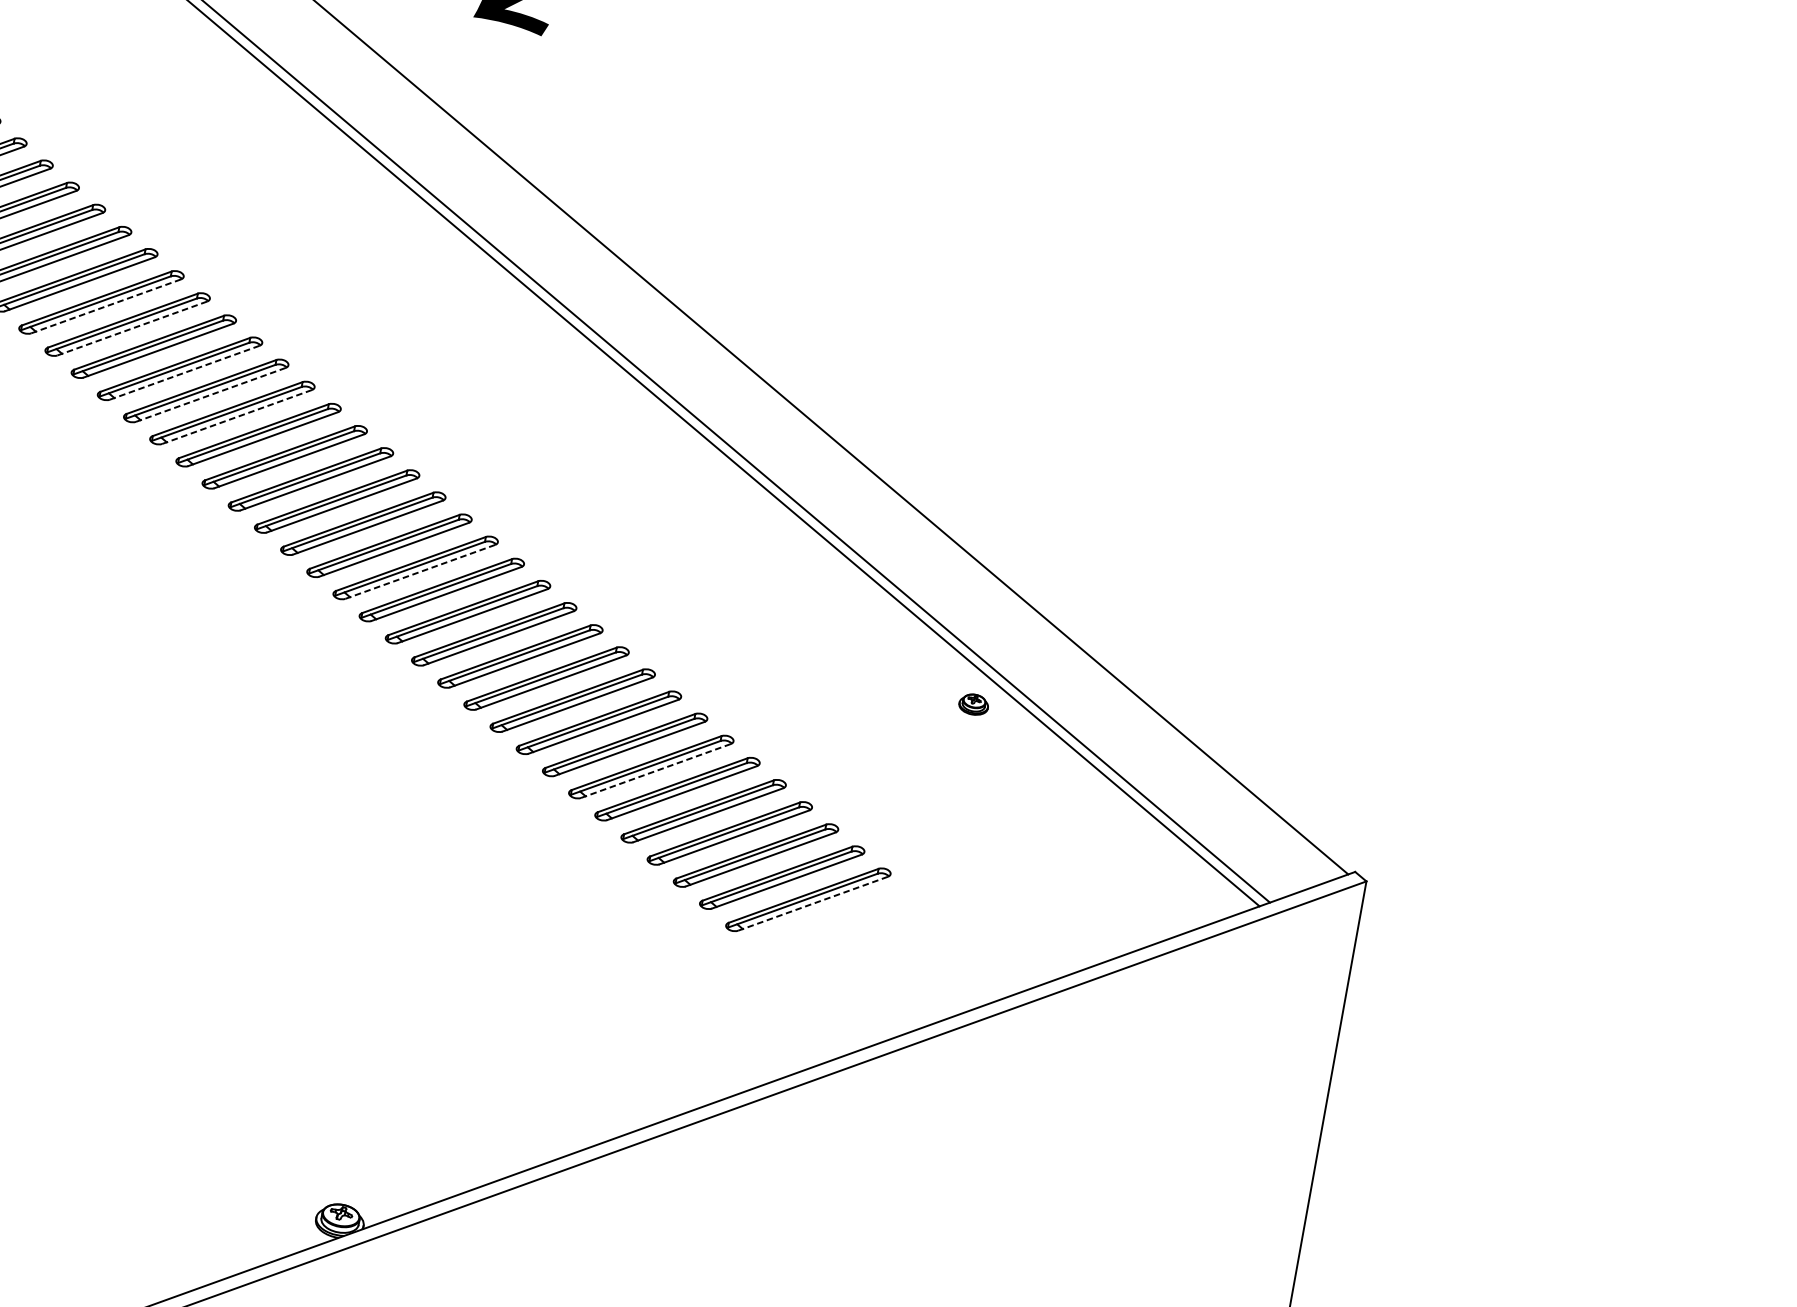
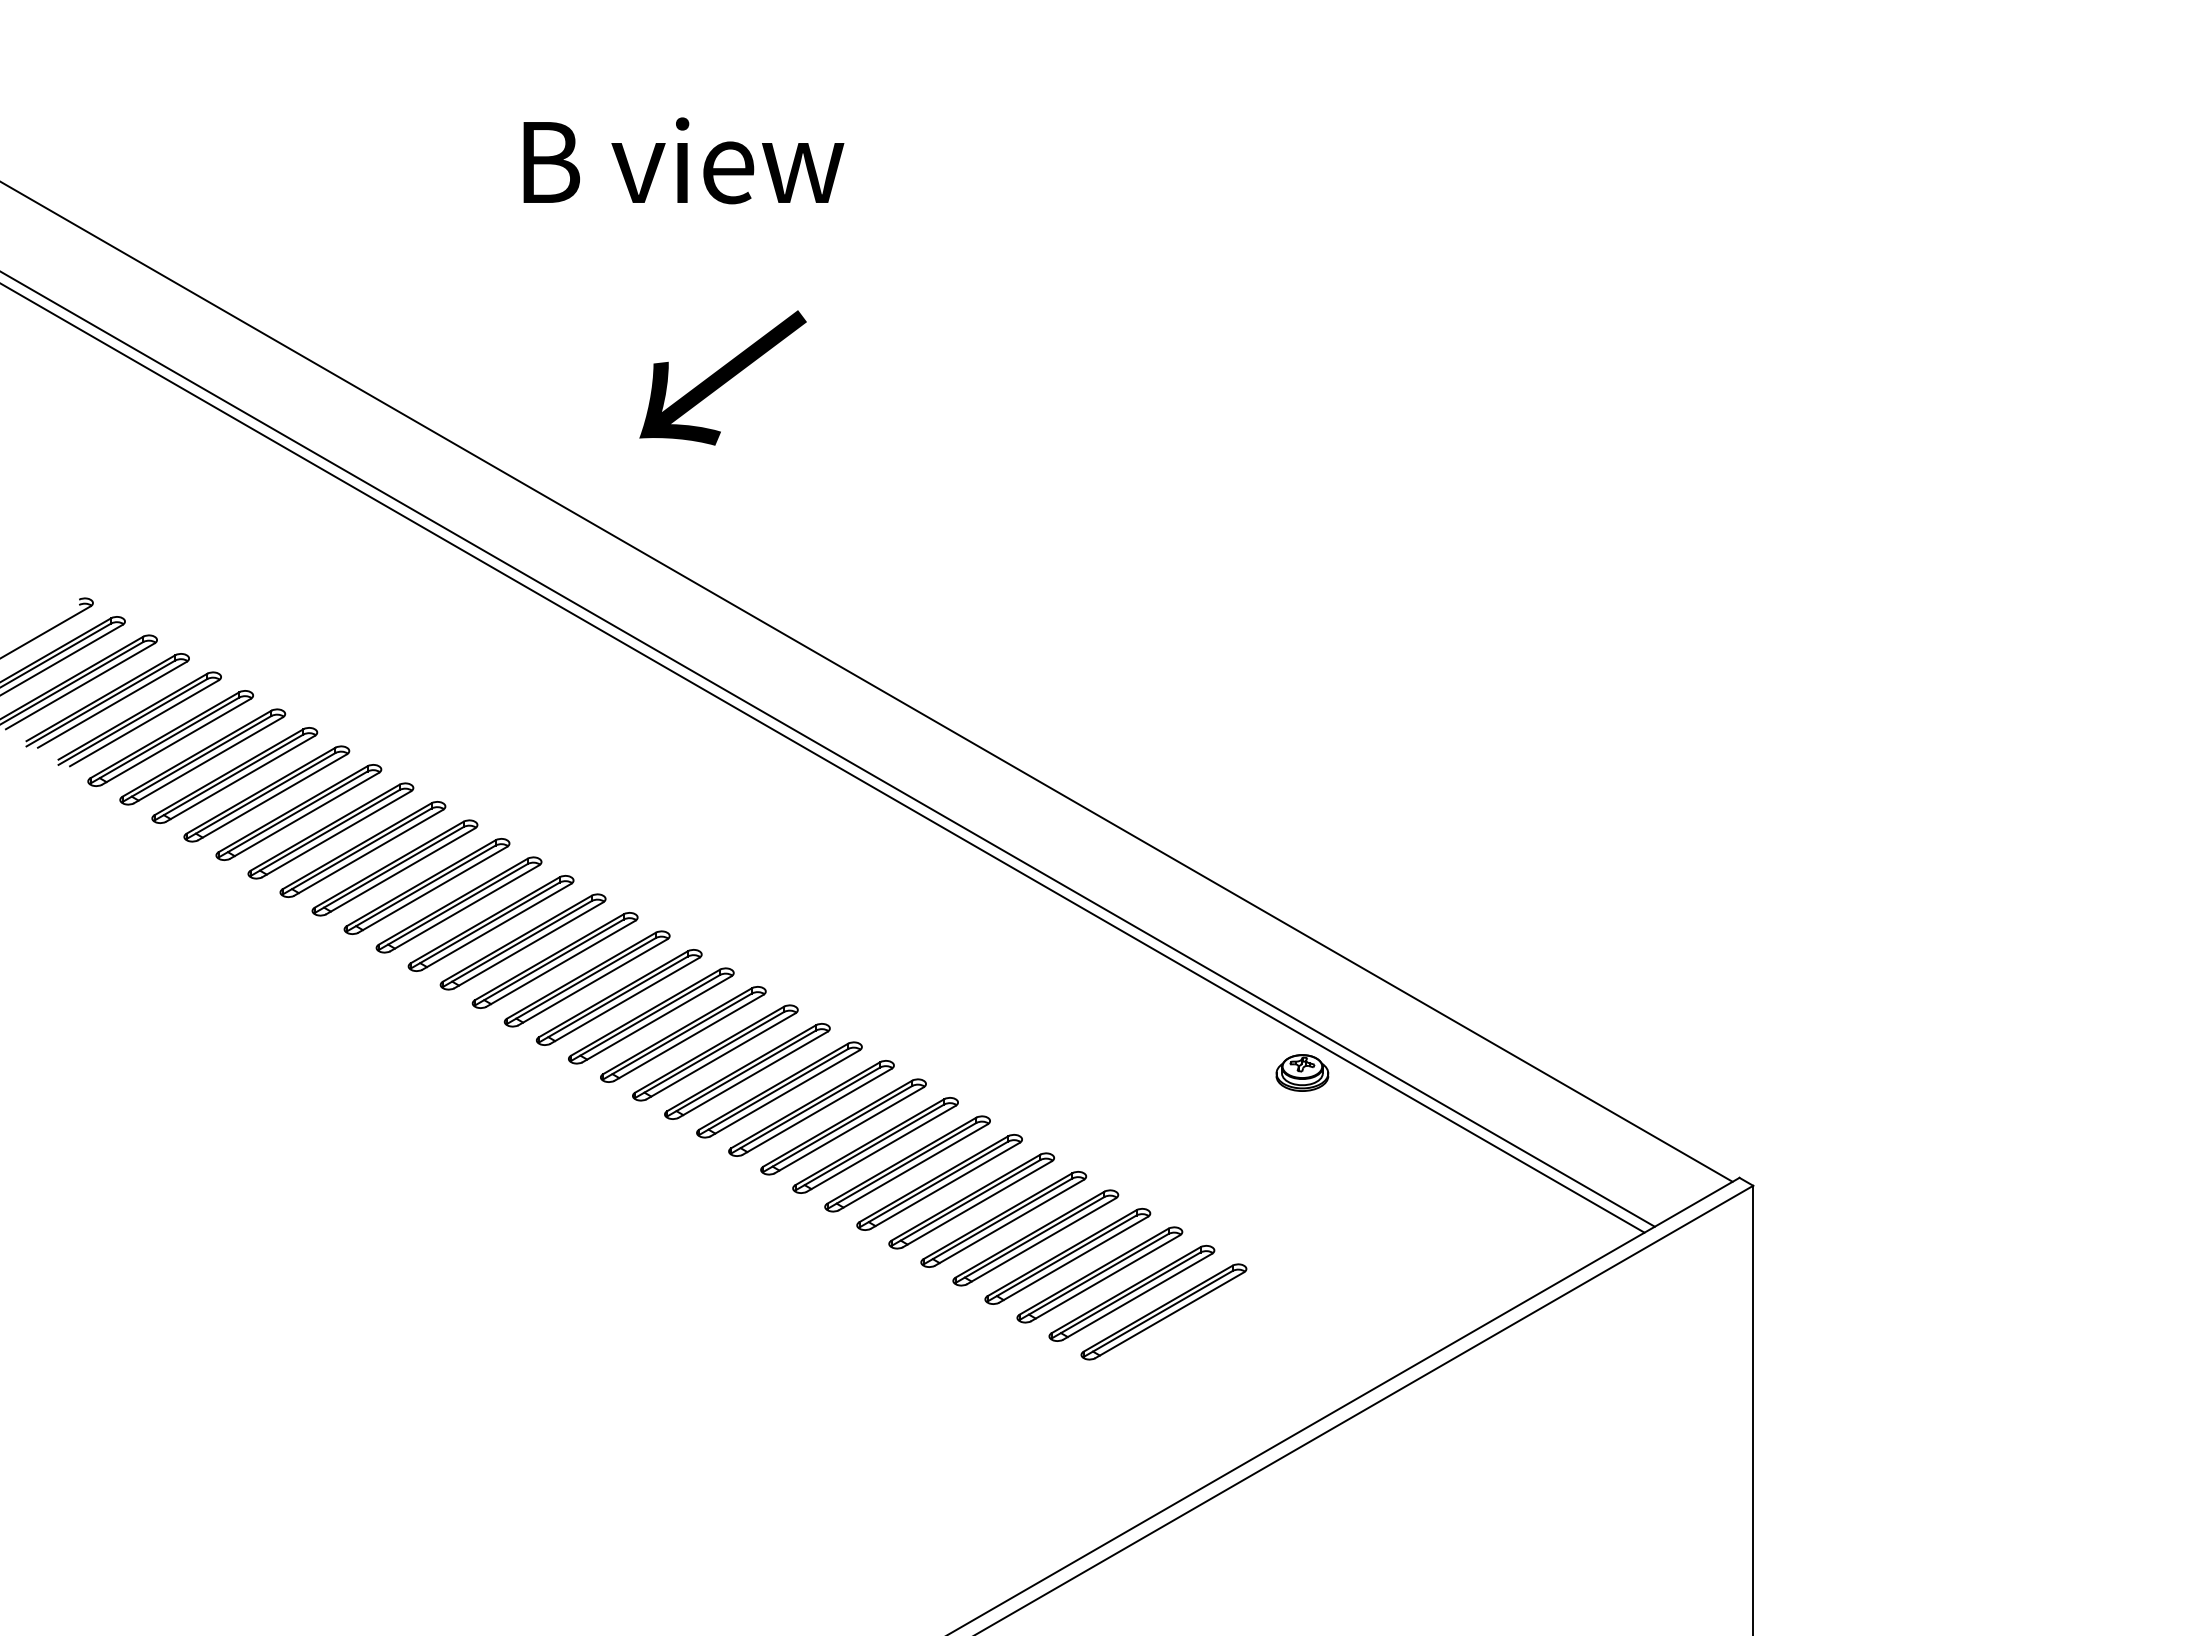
line: (106, 306) -> (304, 815), dashed -> solid
line: (132, 328) -> (336, 834), dashed -> solid
line: (184, 372) -> (400, 871), dashed -> solid
line: (210, 394) -> (432, 889), dashed -> solid
line: (236, 417) -> (464, 908), dashed -> solid
line: (420, 571) -> (689, 1037), dashed -> solid
part: (974, 704) -> (1302, 1072), size x1.67
line: (656, 771) -> (977, 1204), dashed -> solid
line: (812, 903) -> (1169, 1315), dashed -> solid

